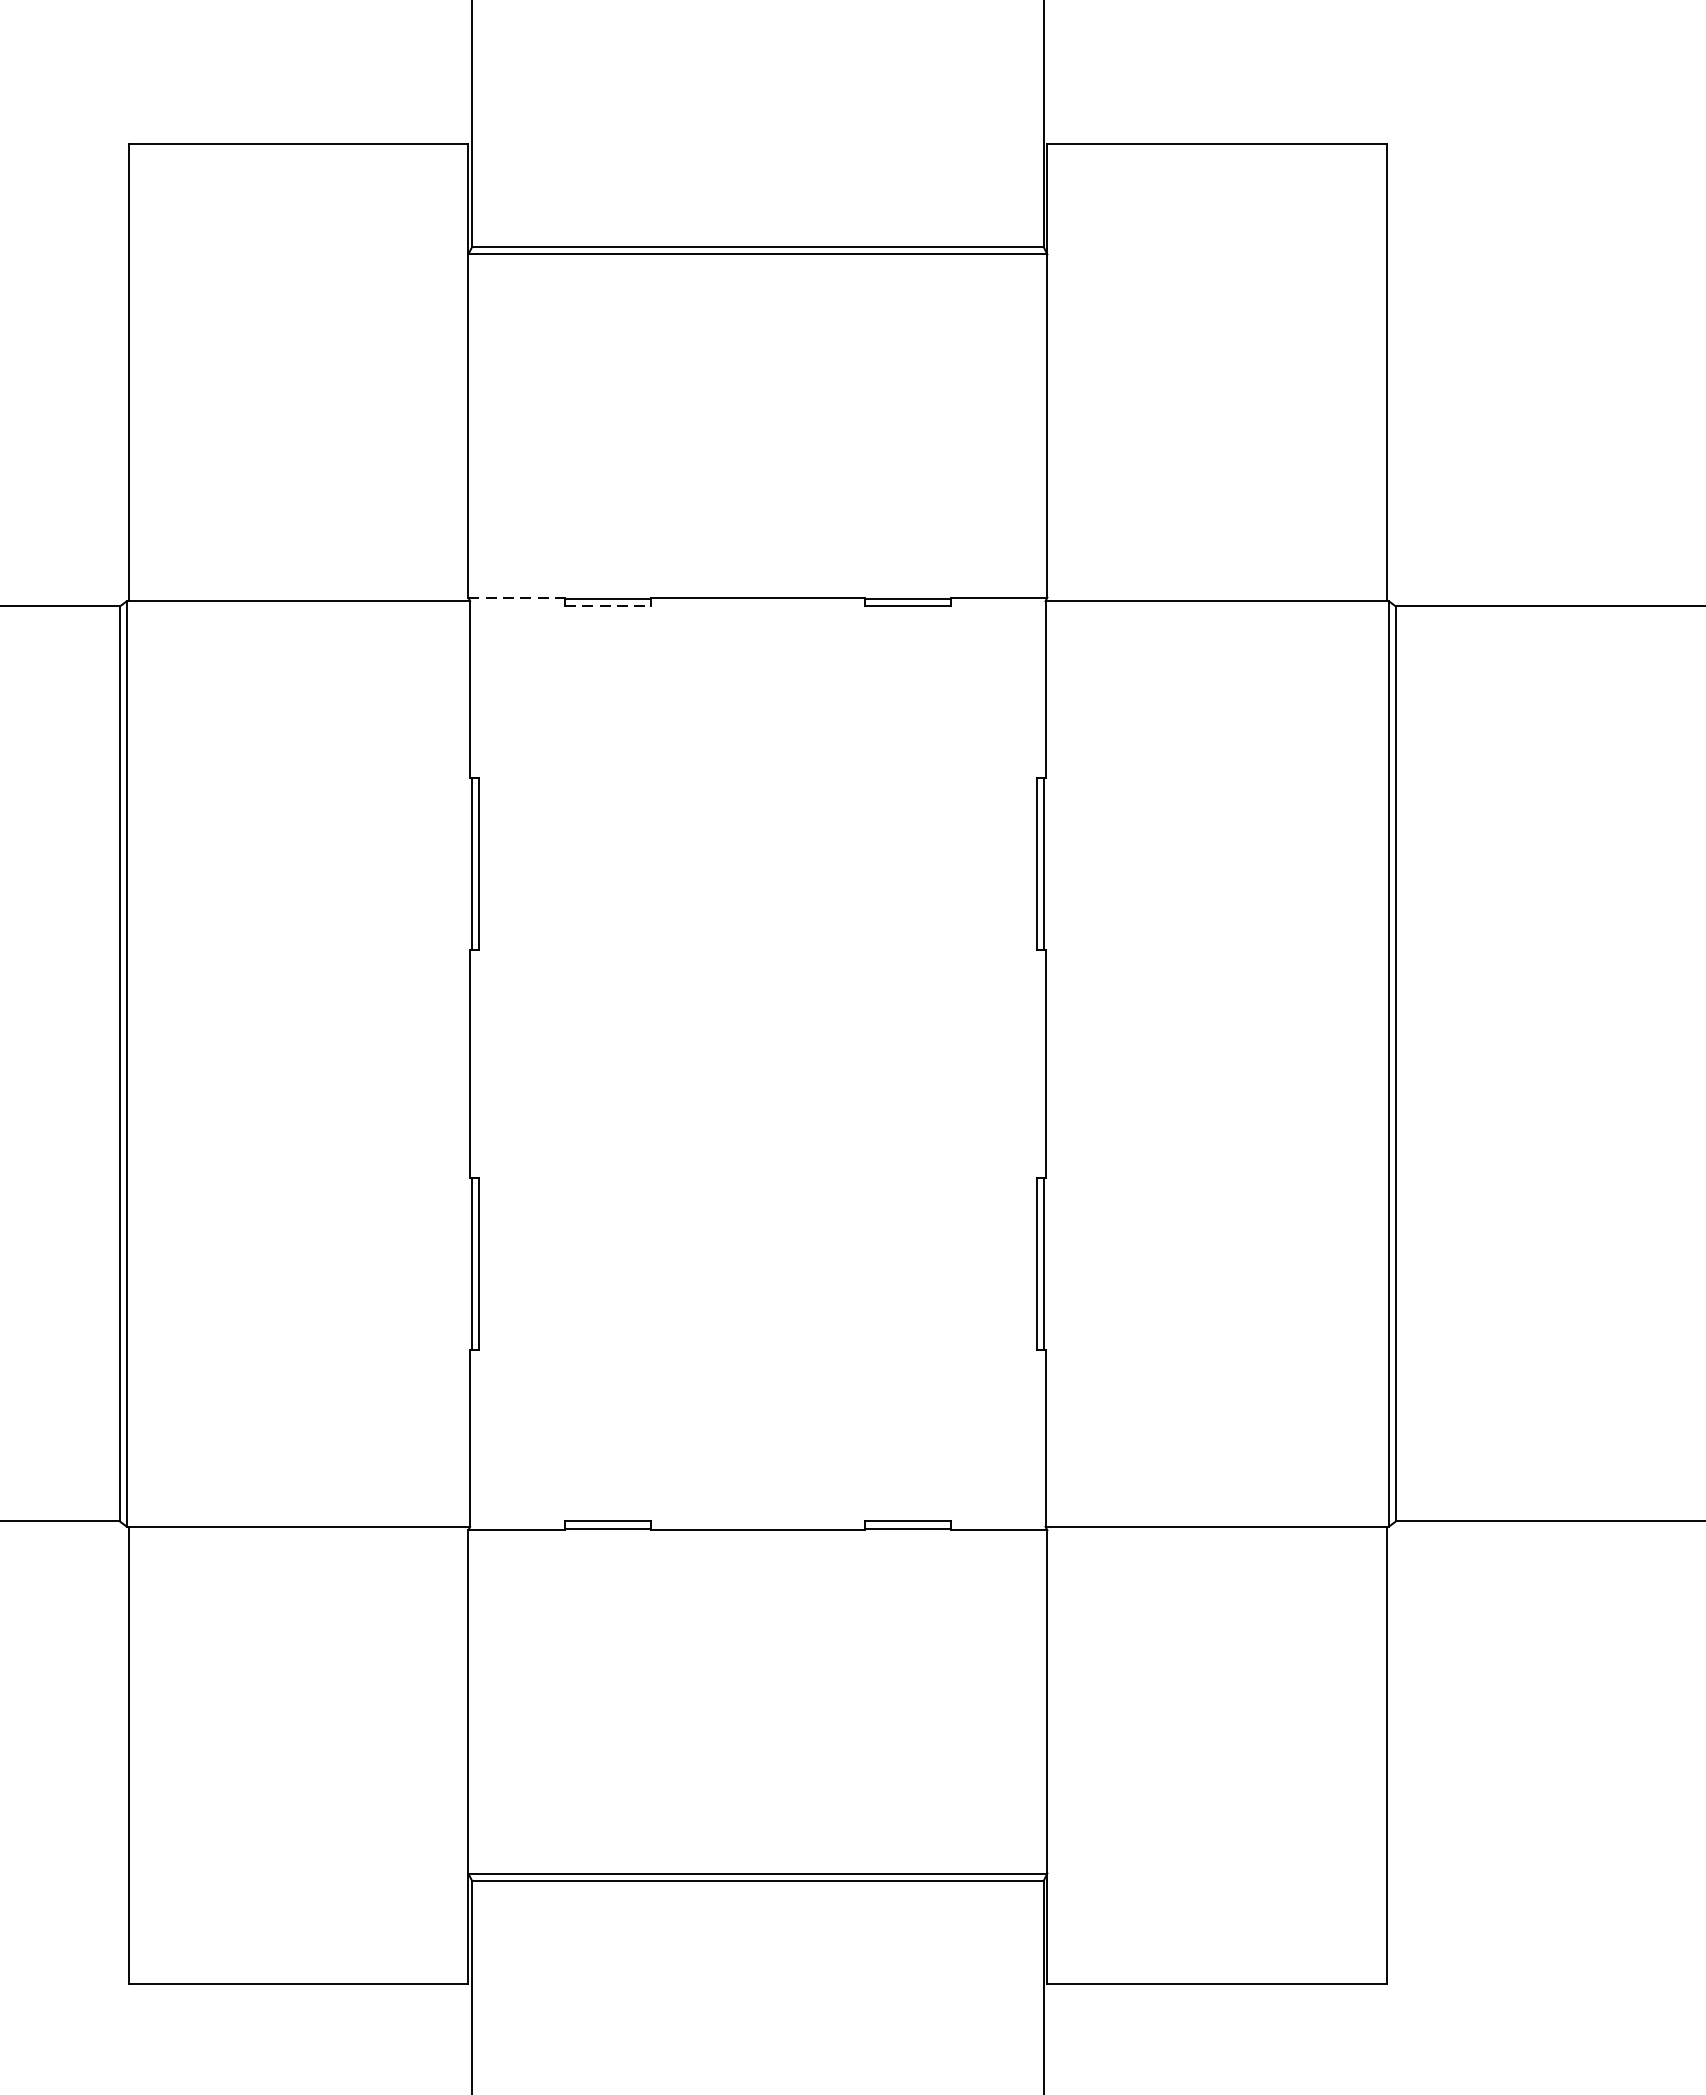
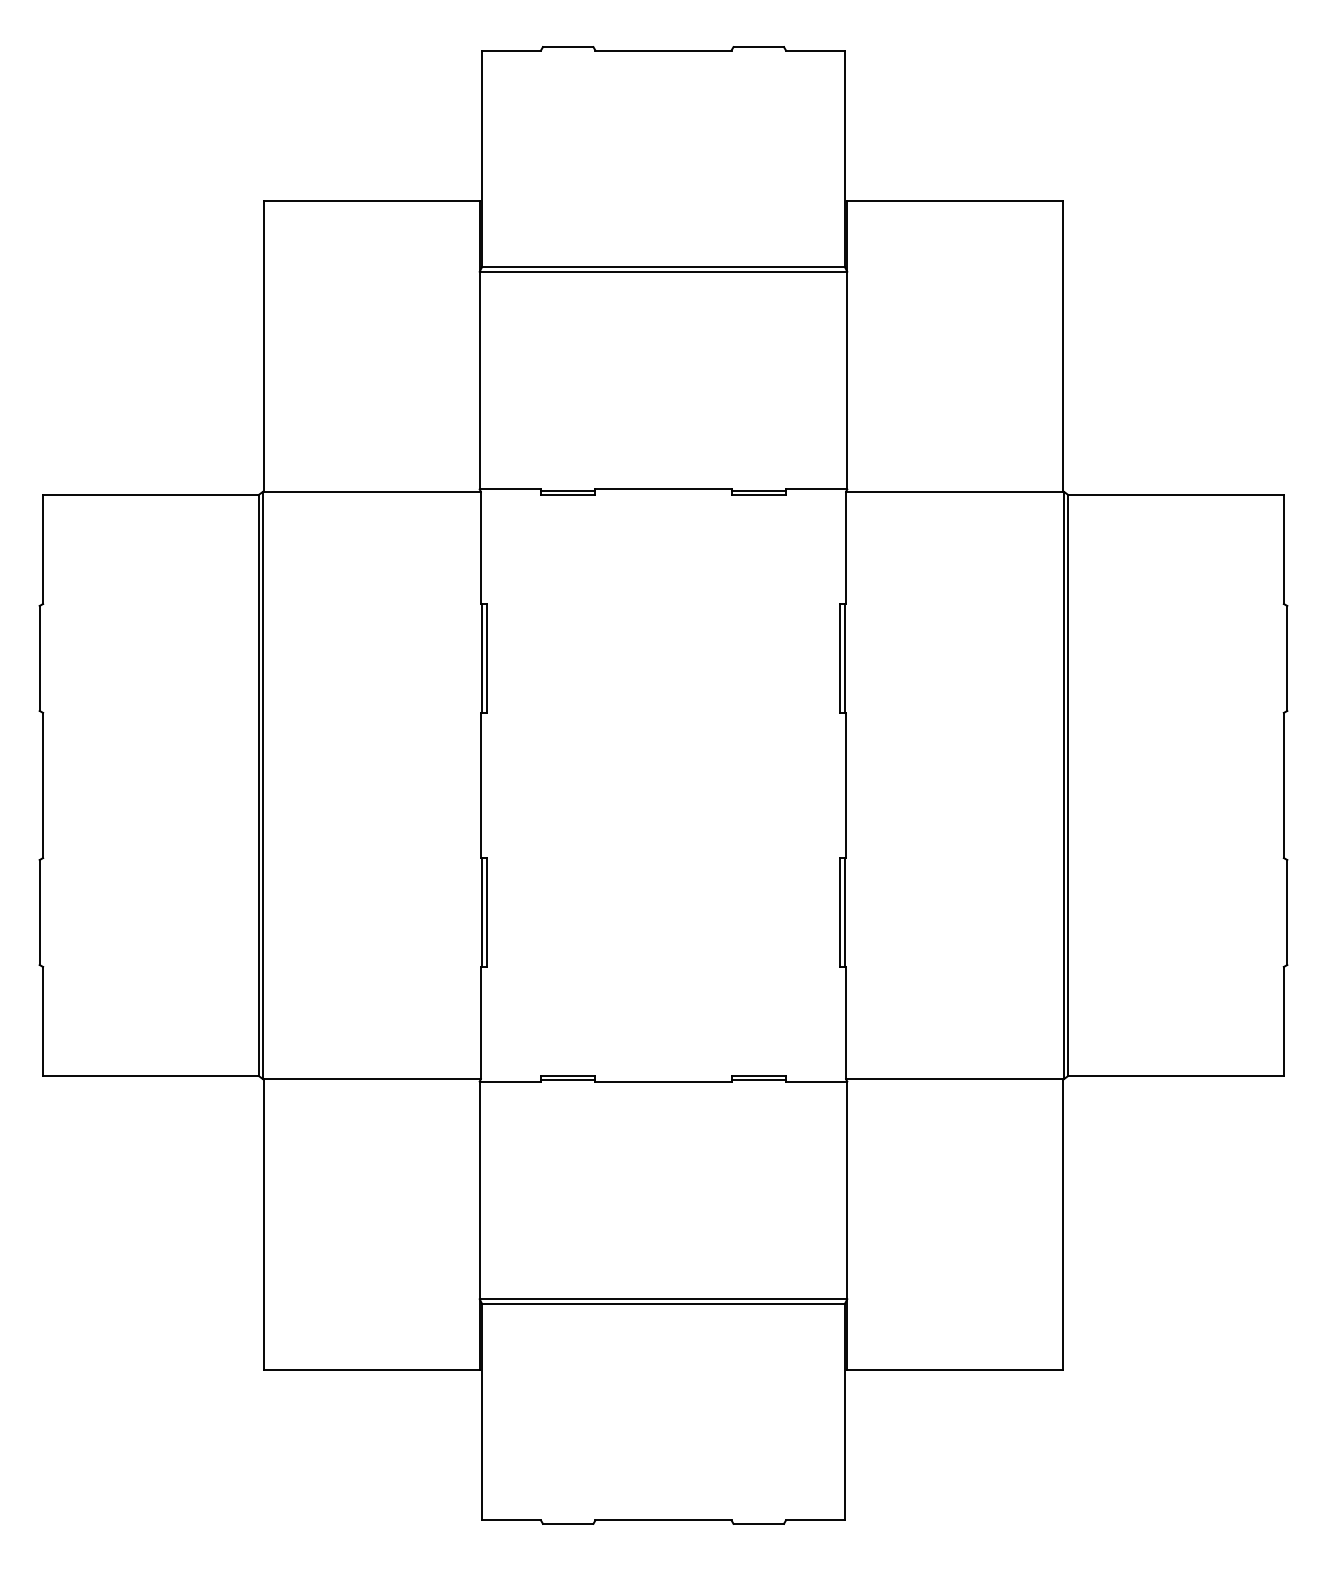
line: (516, 597) -> (510, 489), dashed -> solid
line: (608, 607) -> (568, 495), dashed -> solid

